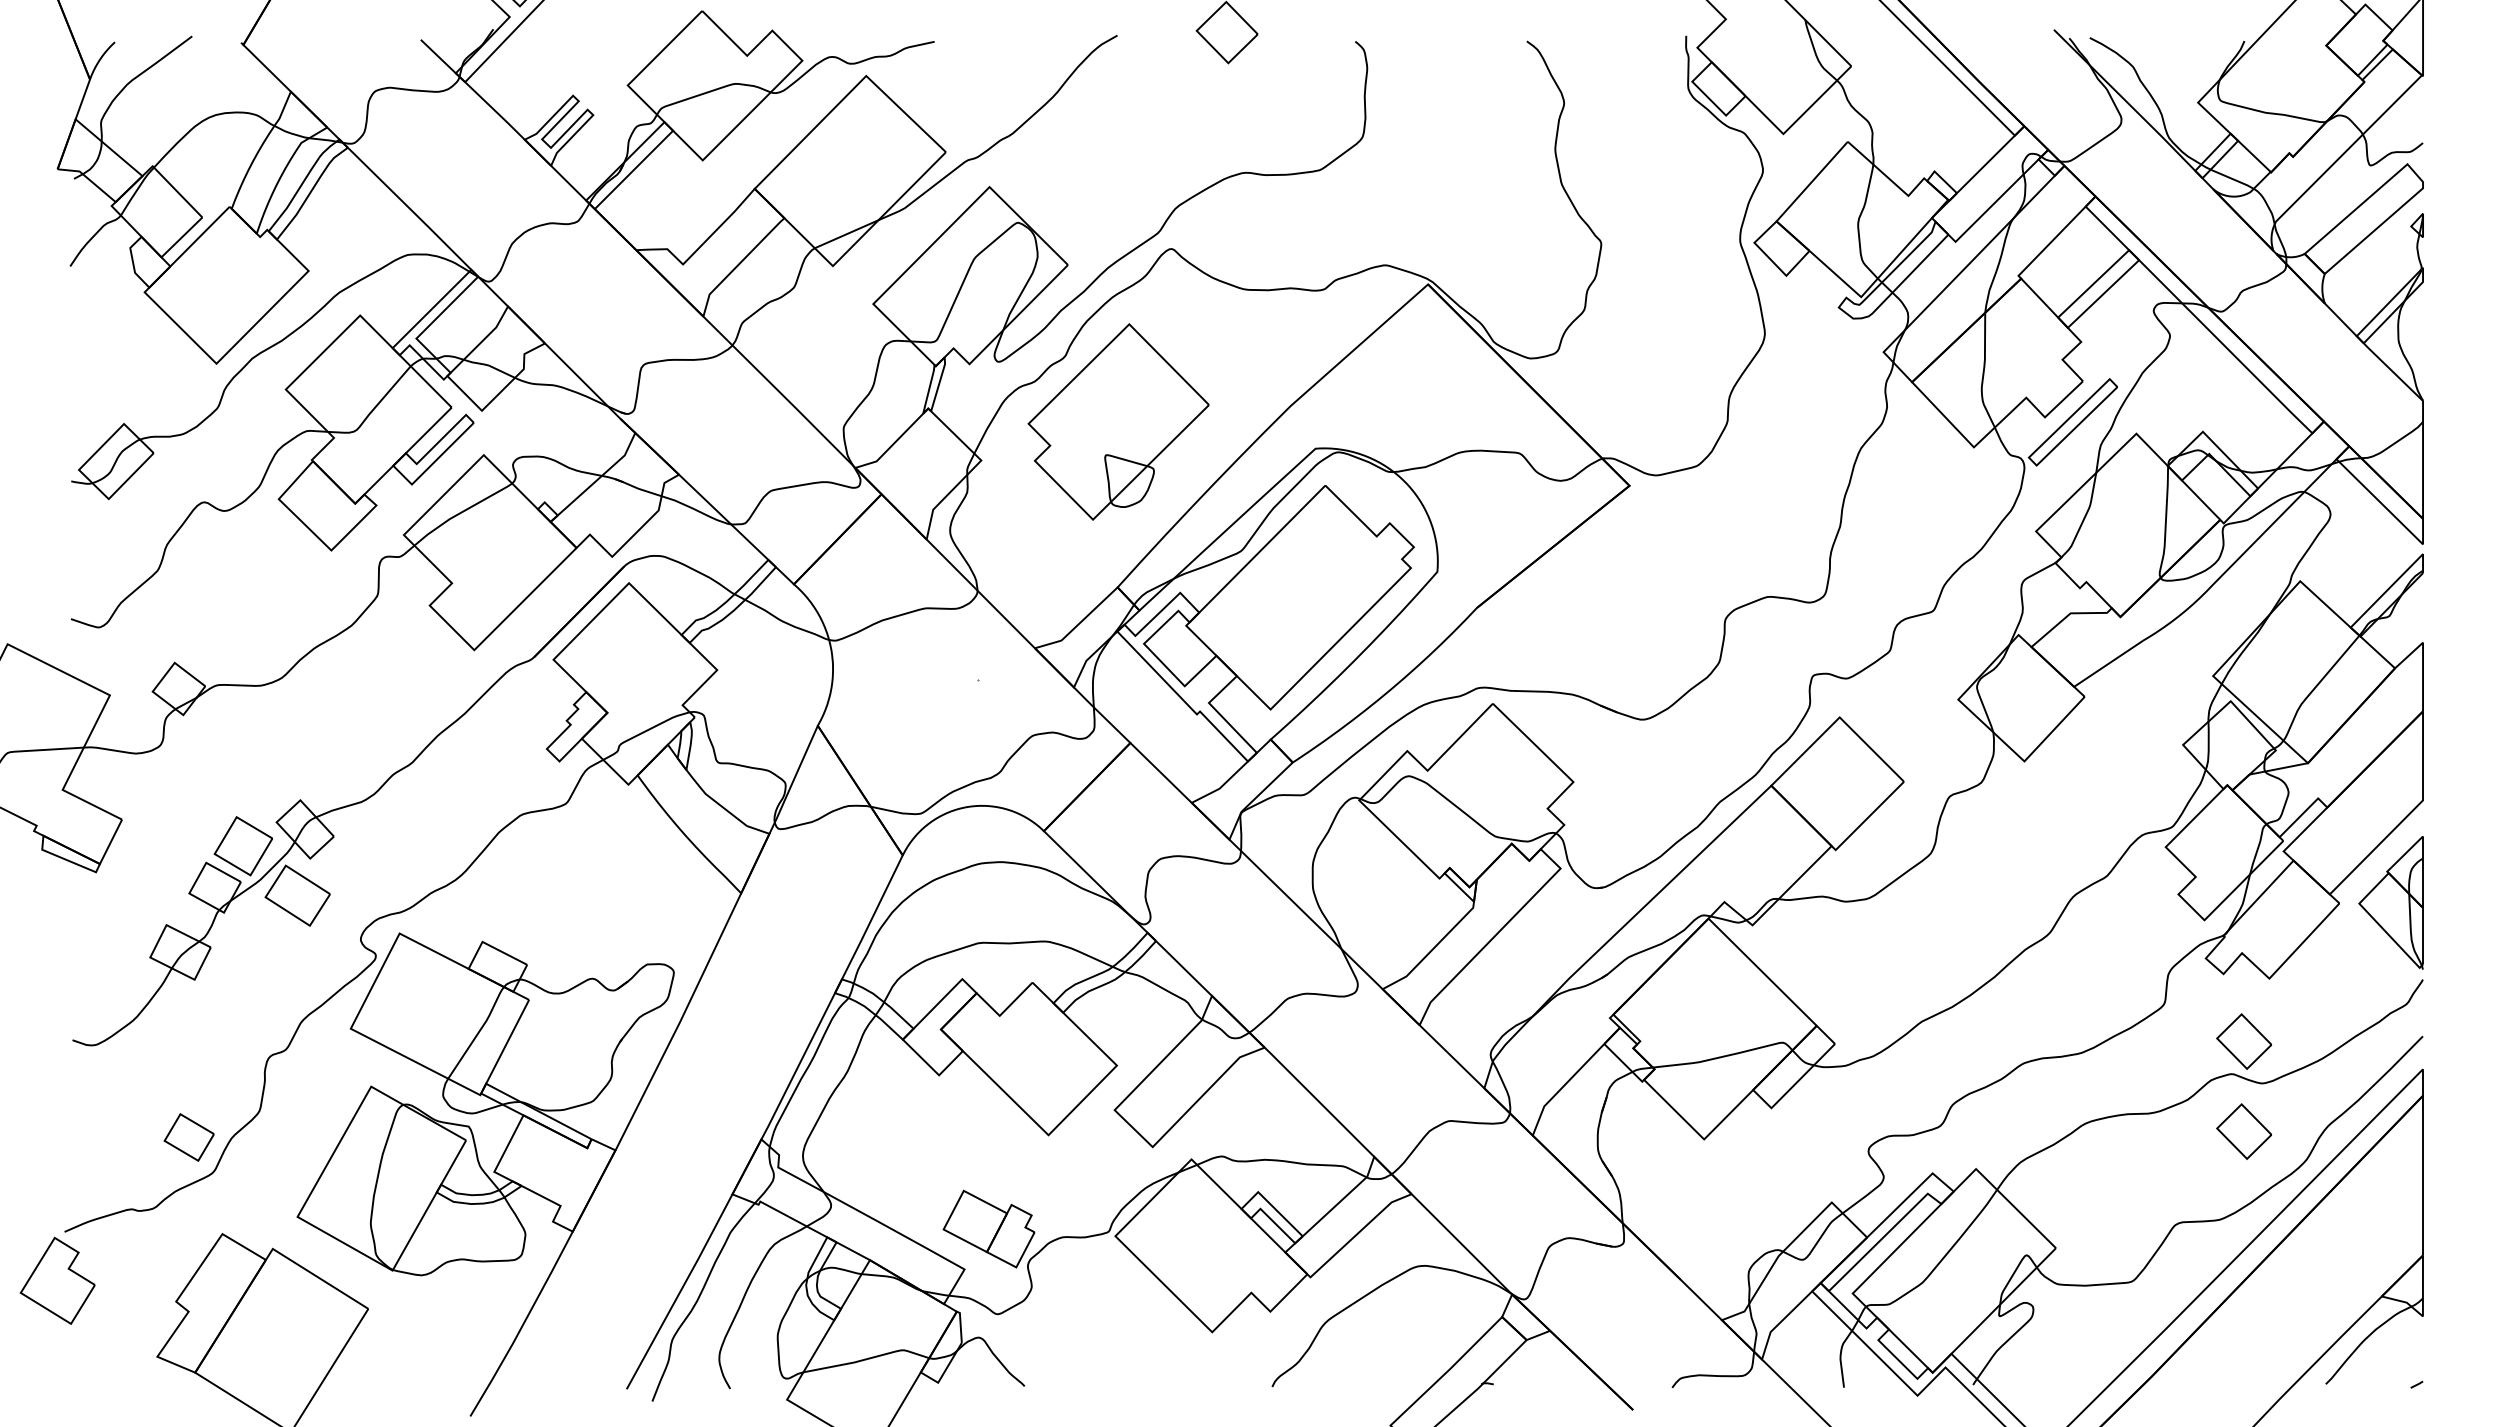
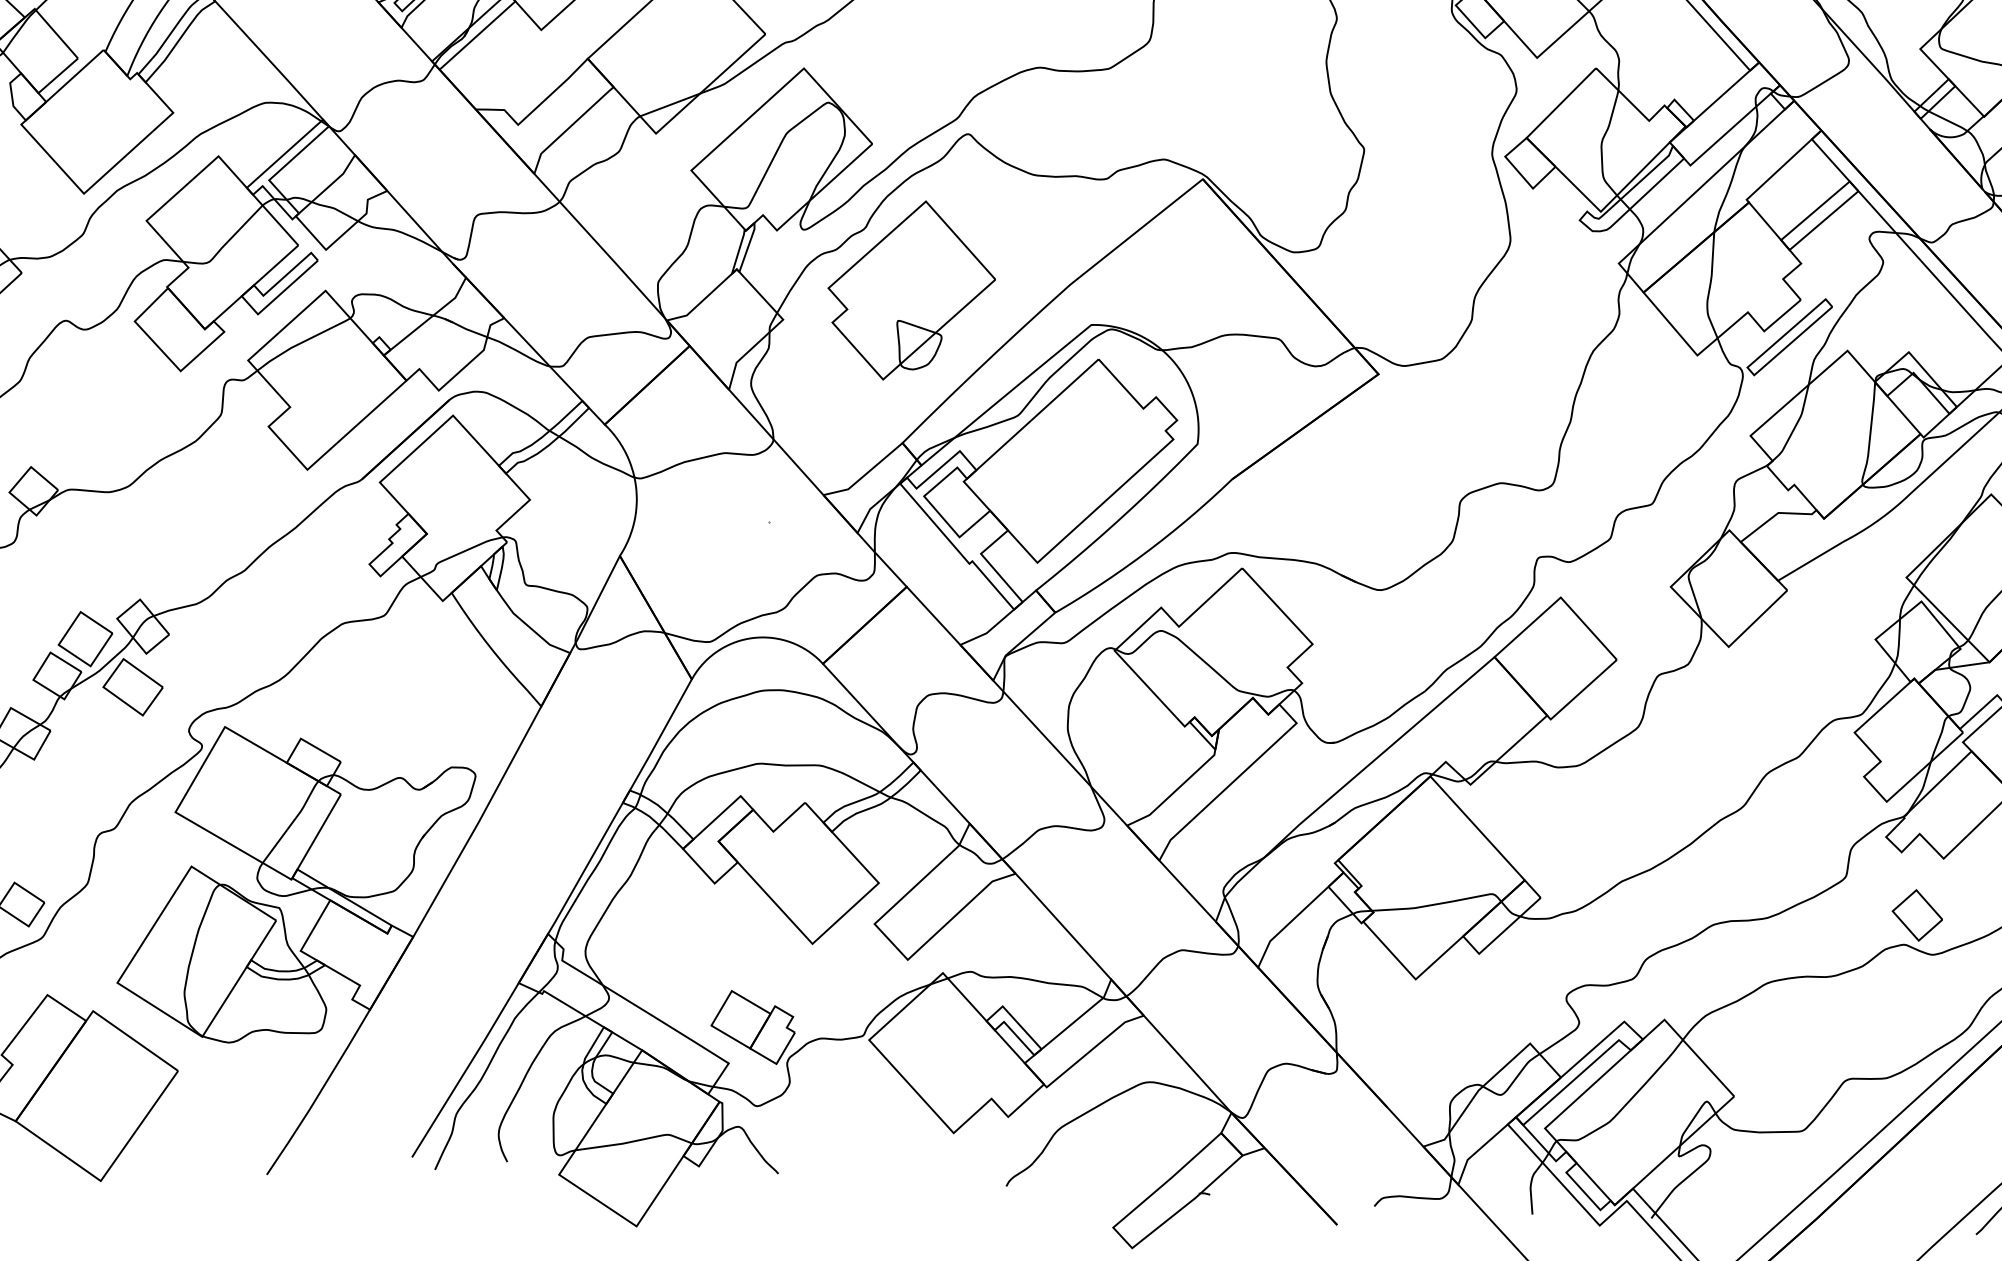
part: (2243, 1131) -> (1912, 998), removed

